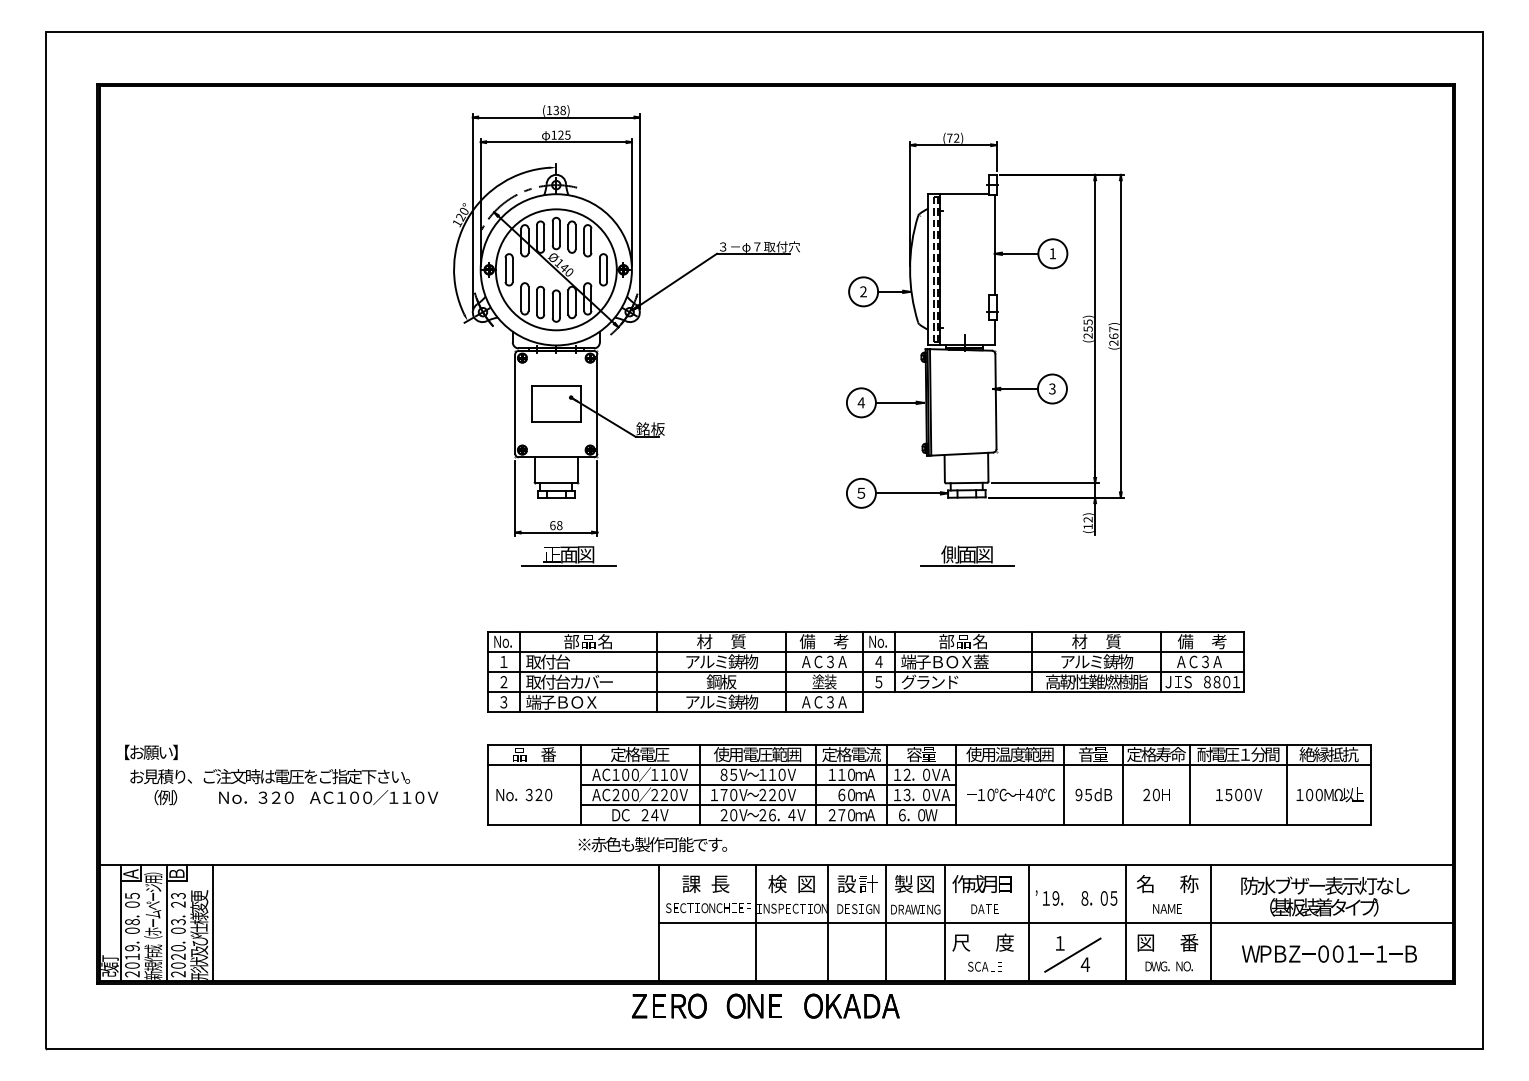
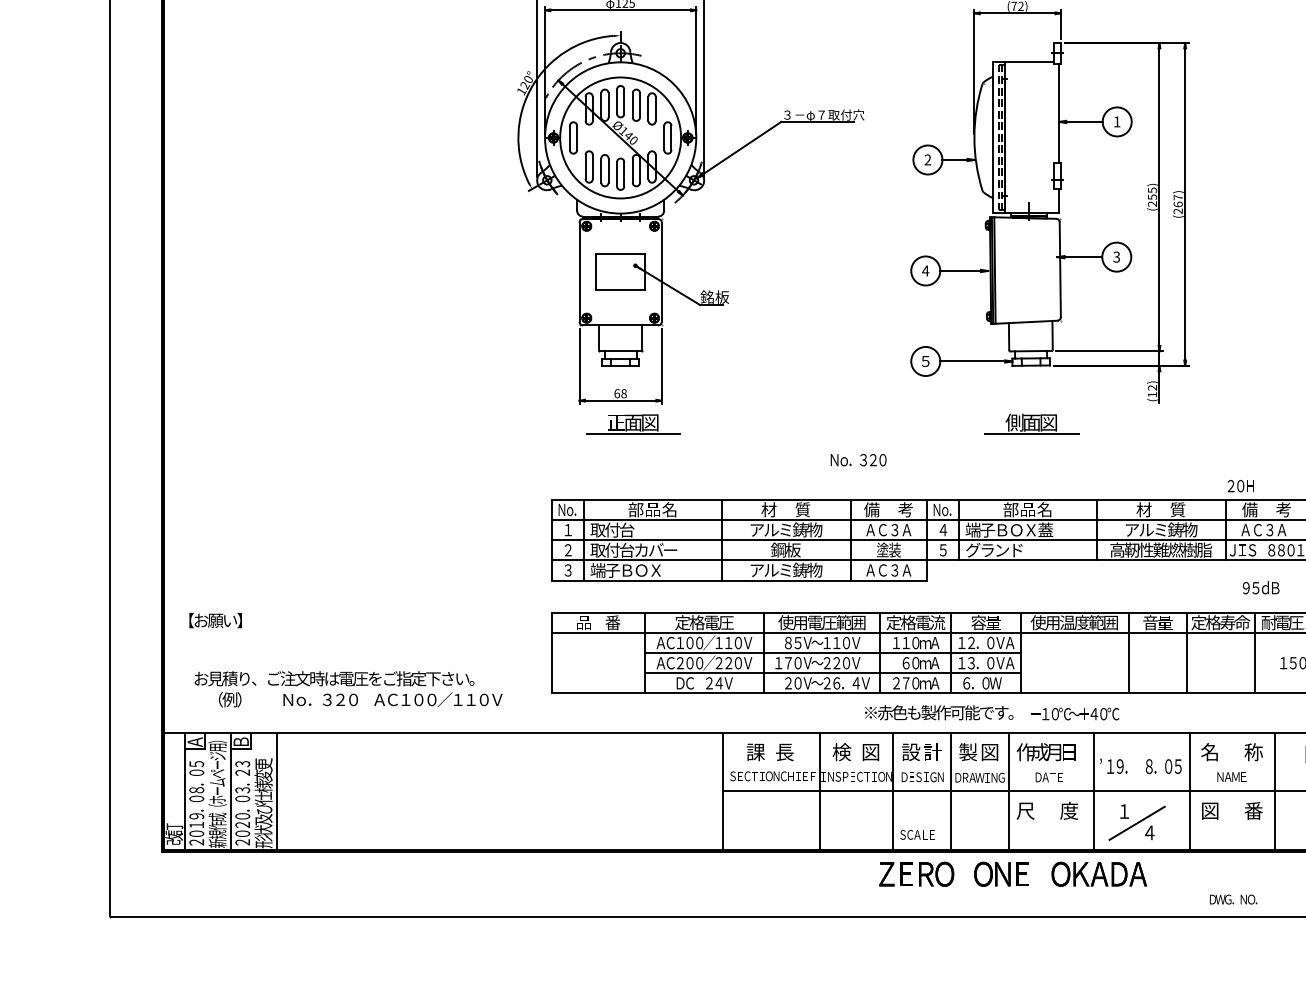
text: (283, 787) -> (347, 689), moved
text: (524, 794) -> (858, 459), moved
text: (1010, 794) -> (1074, 713), moved
text: (1093, 794) -> (1260, 587), moved
text: (1156, 794) -> (1240, 485), moved
text: (652, 844) -> (938, 712), moved
text: (984, 966) -> (916, 834), moved
text: (1168, 966) -> (1232, 899), moved
text: (765, 1005) -> (1012, 873), moved

